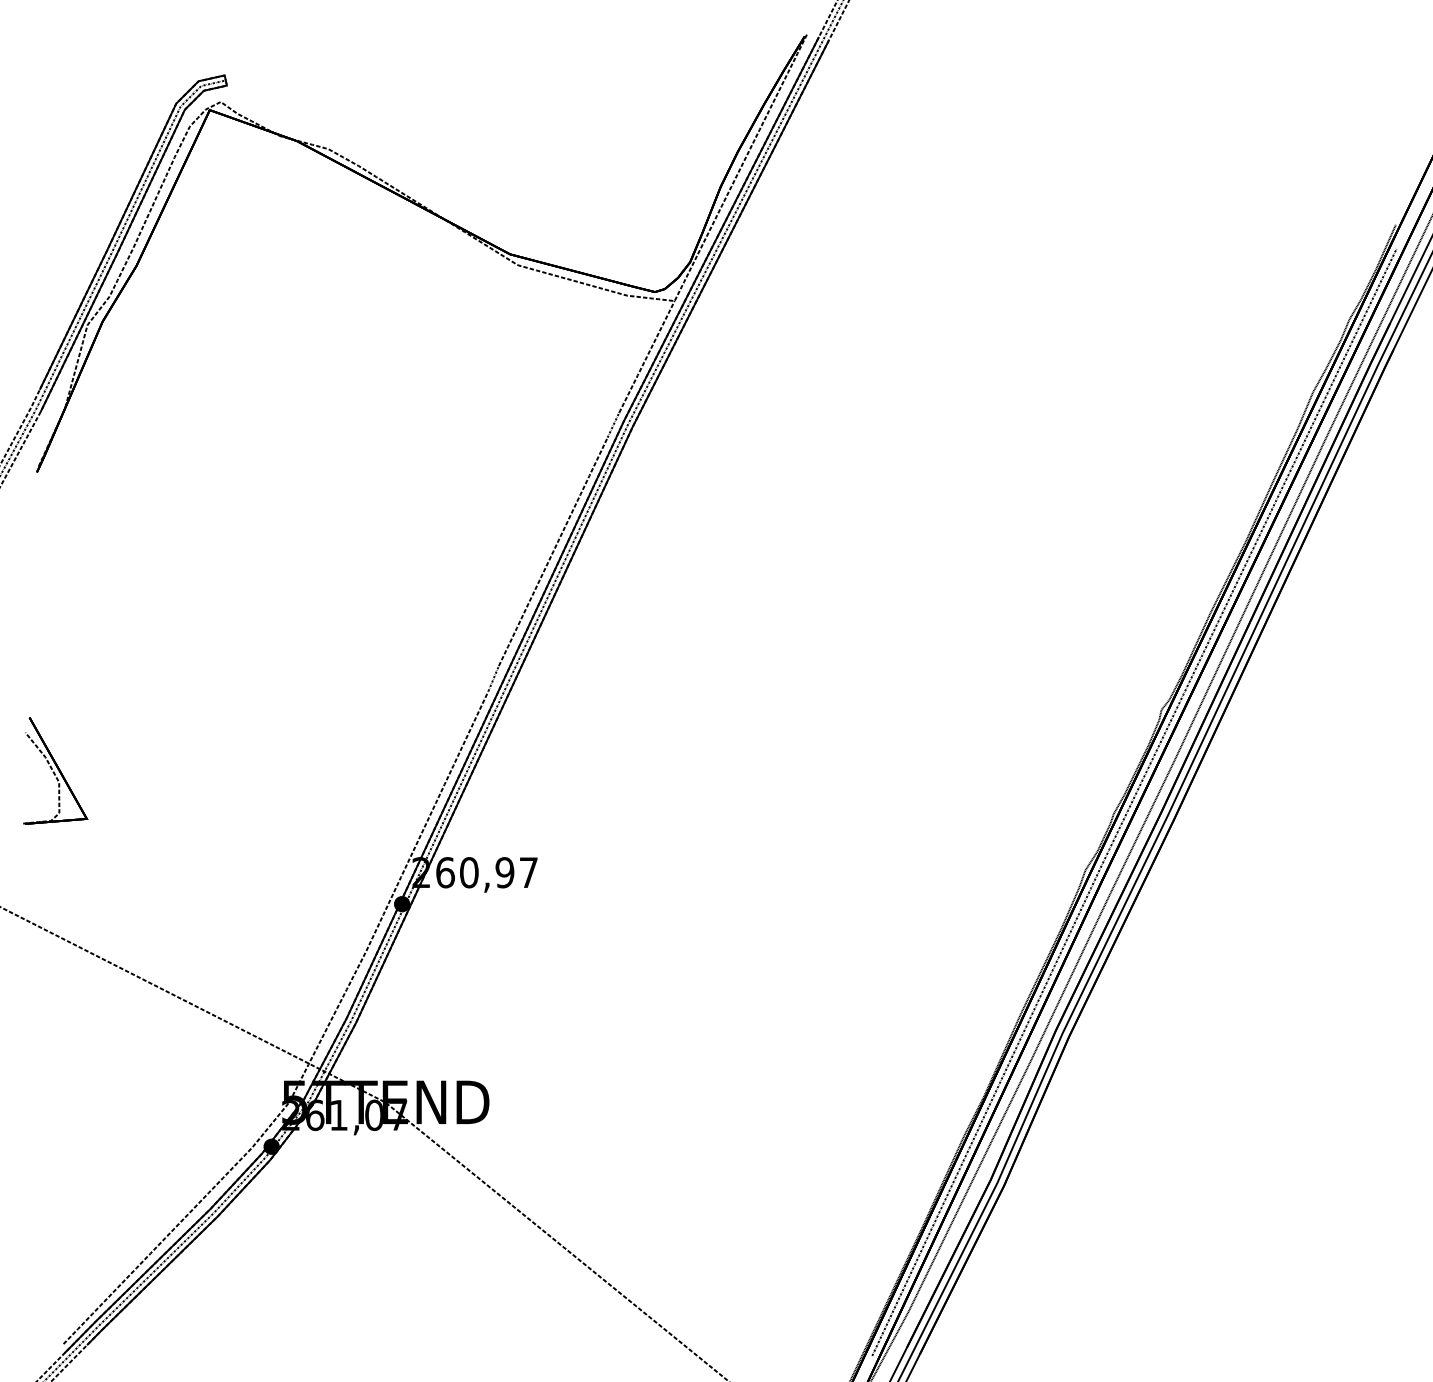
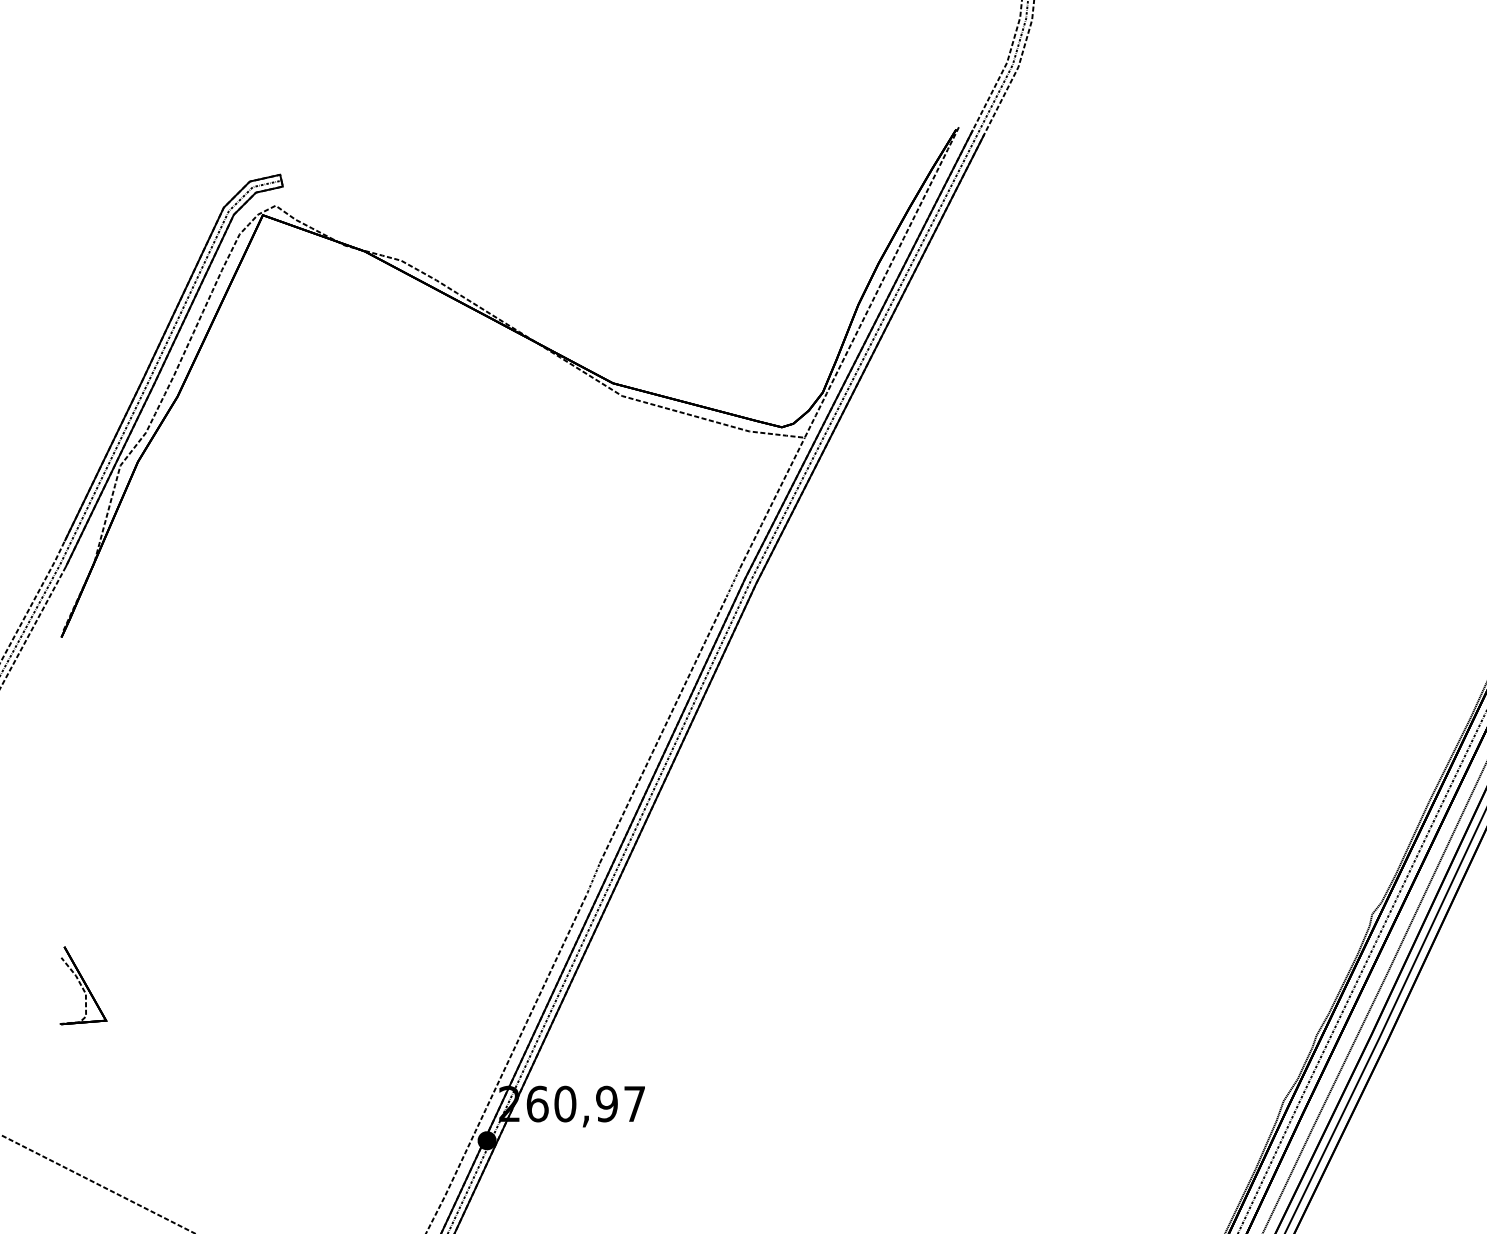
part: (55, 771) -> (83, 986), size x0.62

